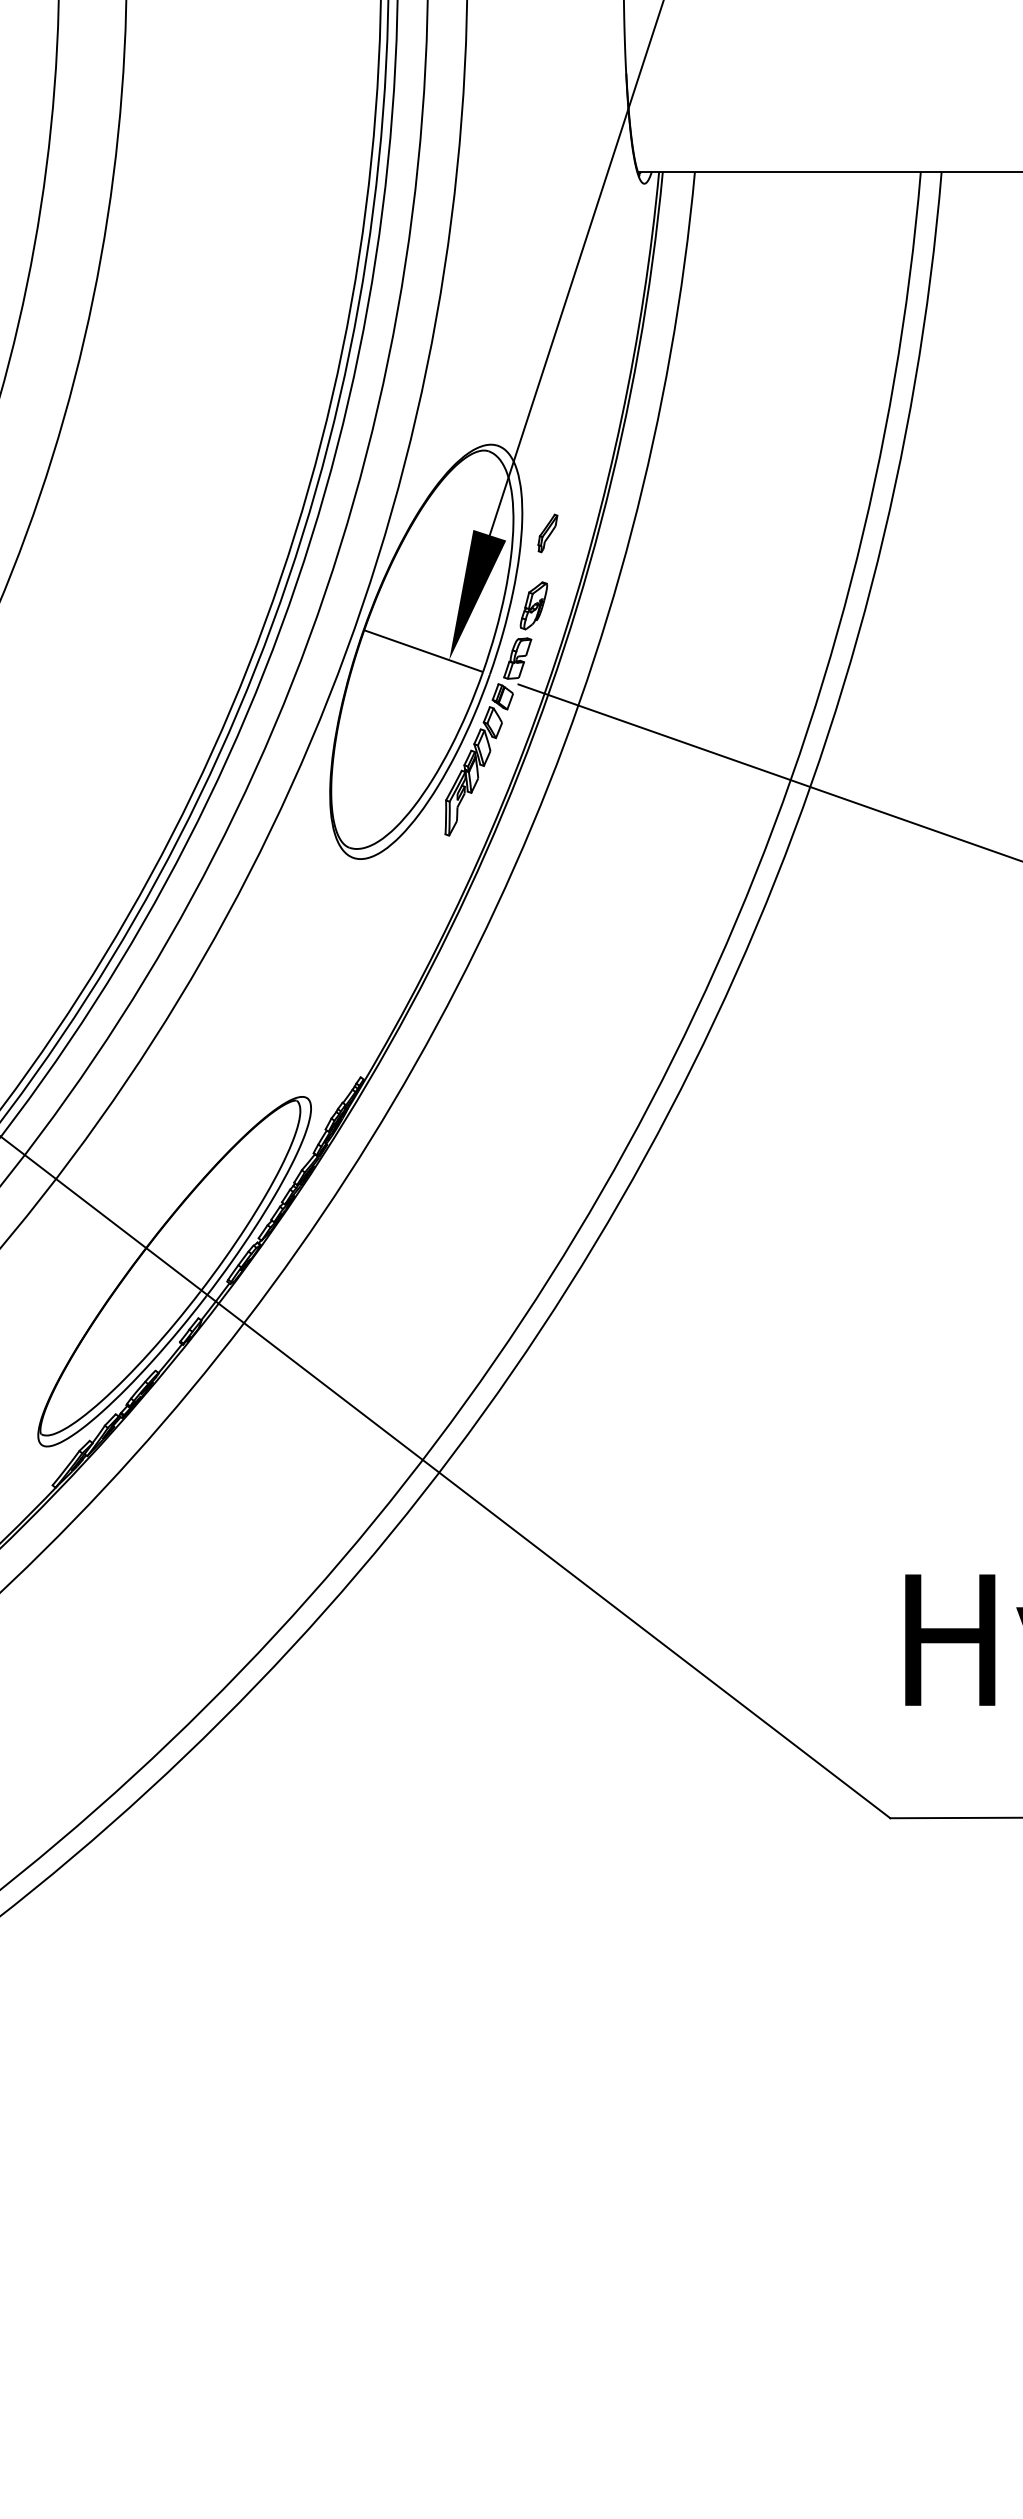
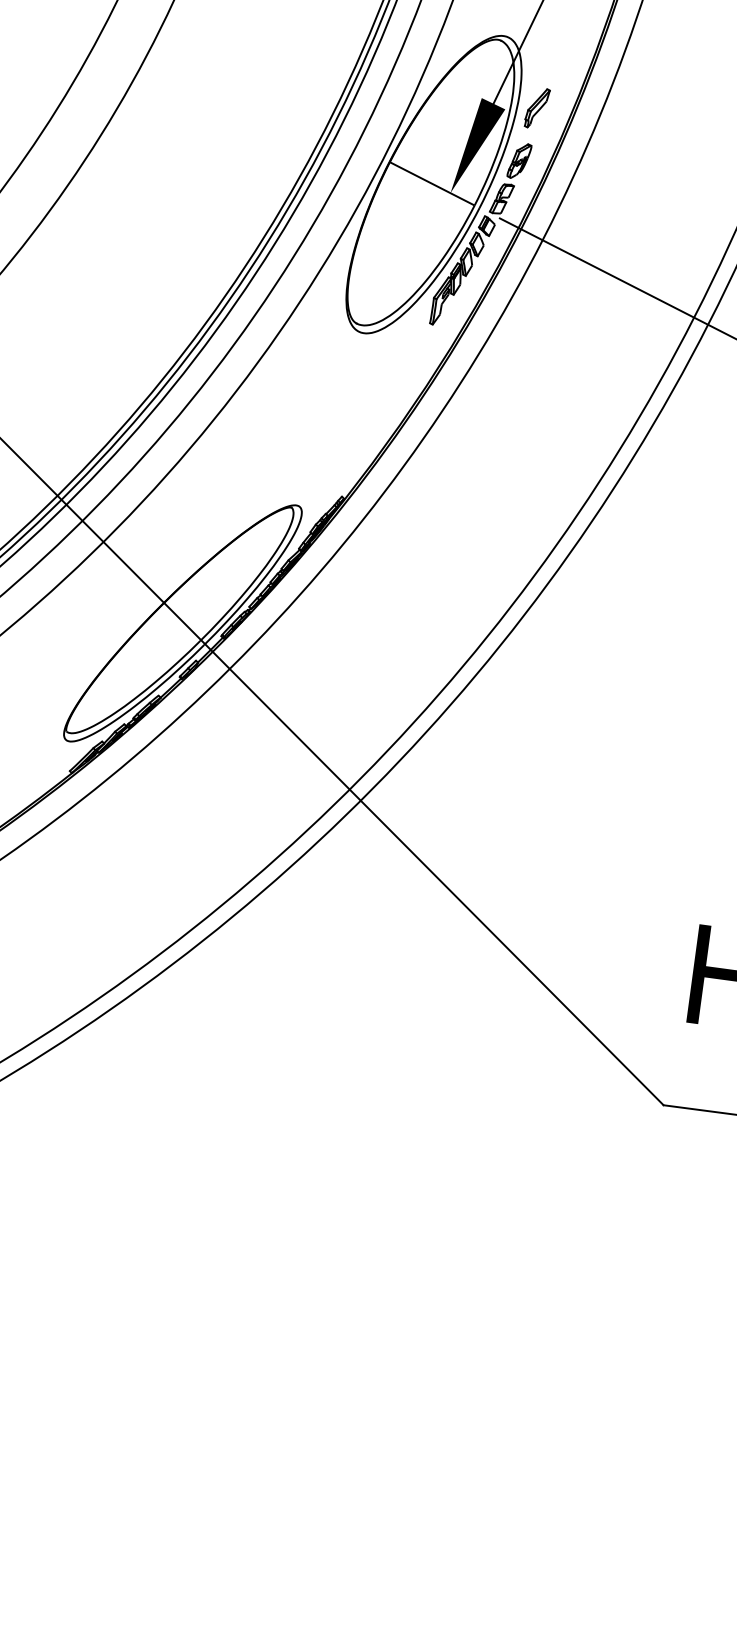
part: (547, 533) -> (536, 108), size x1.43

